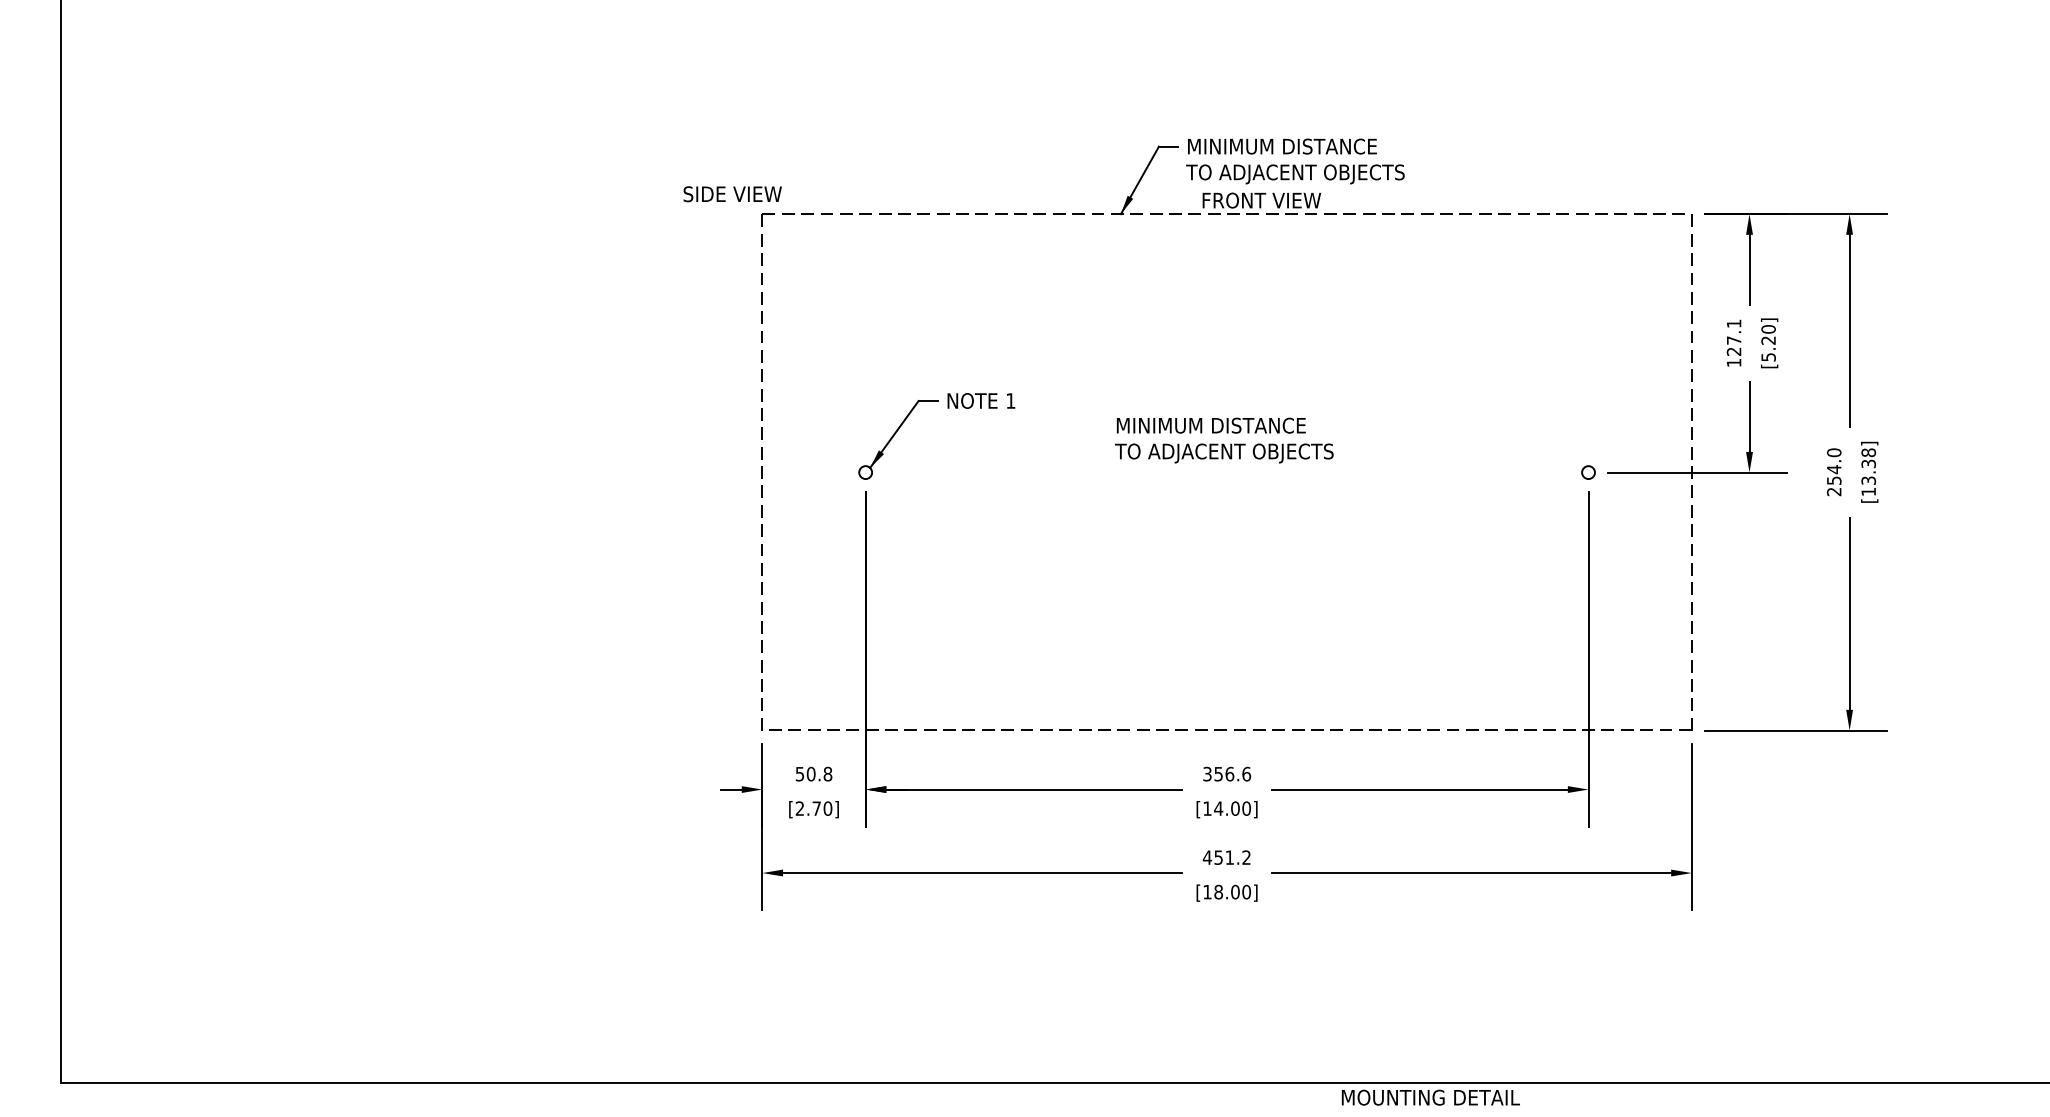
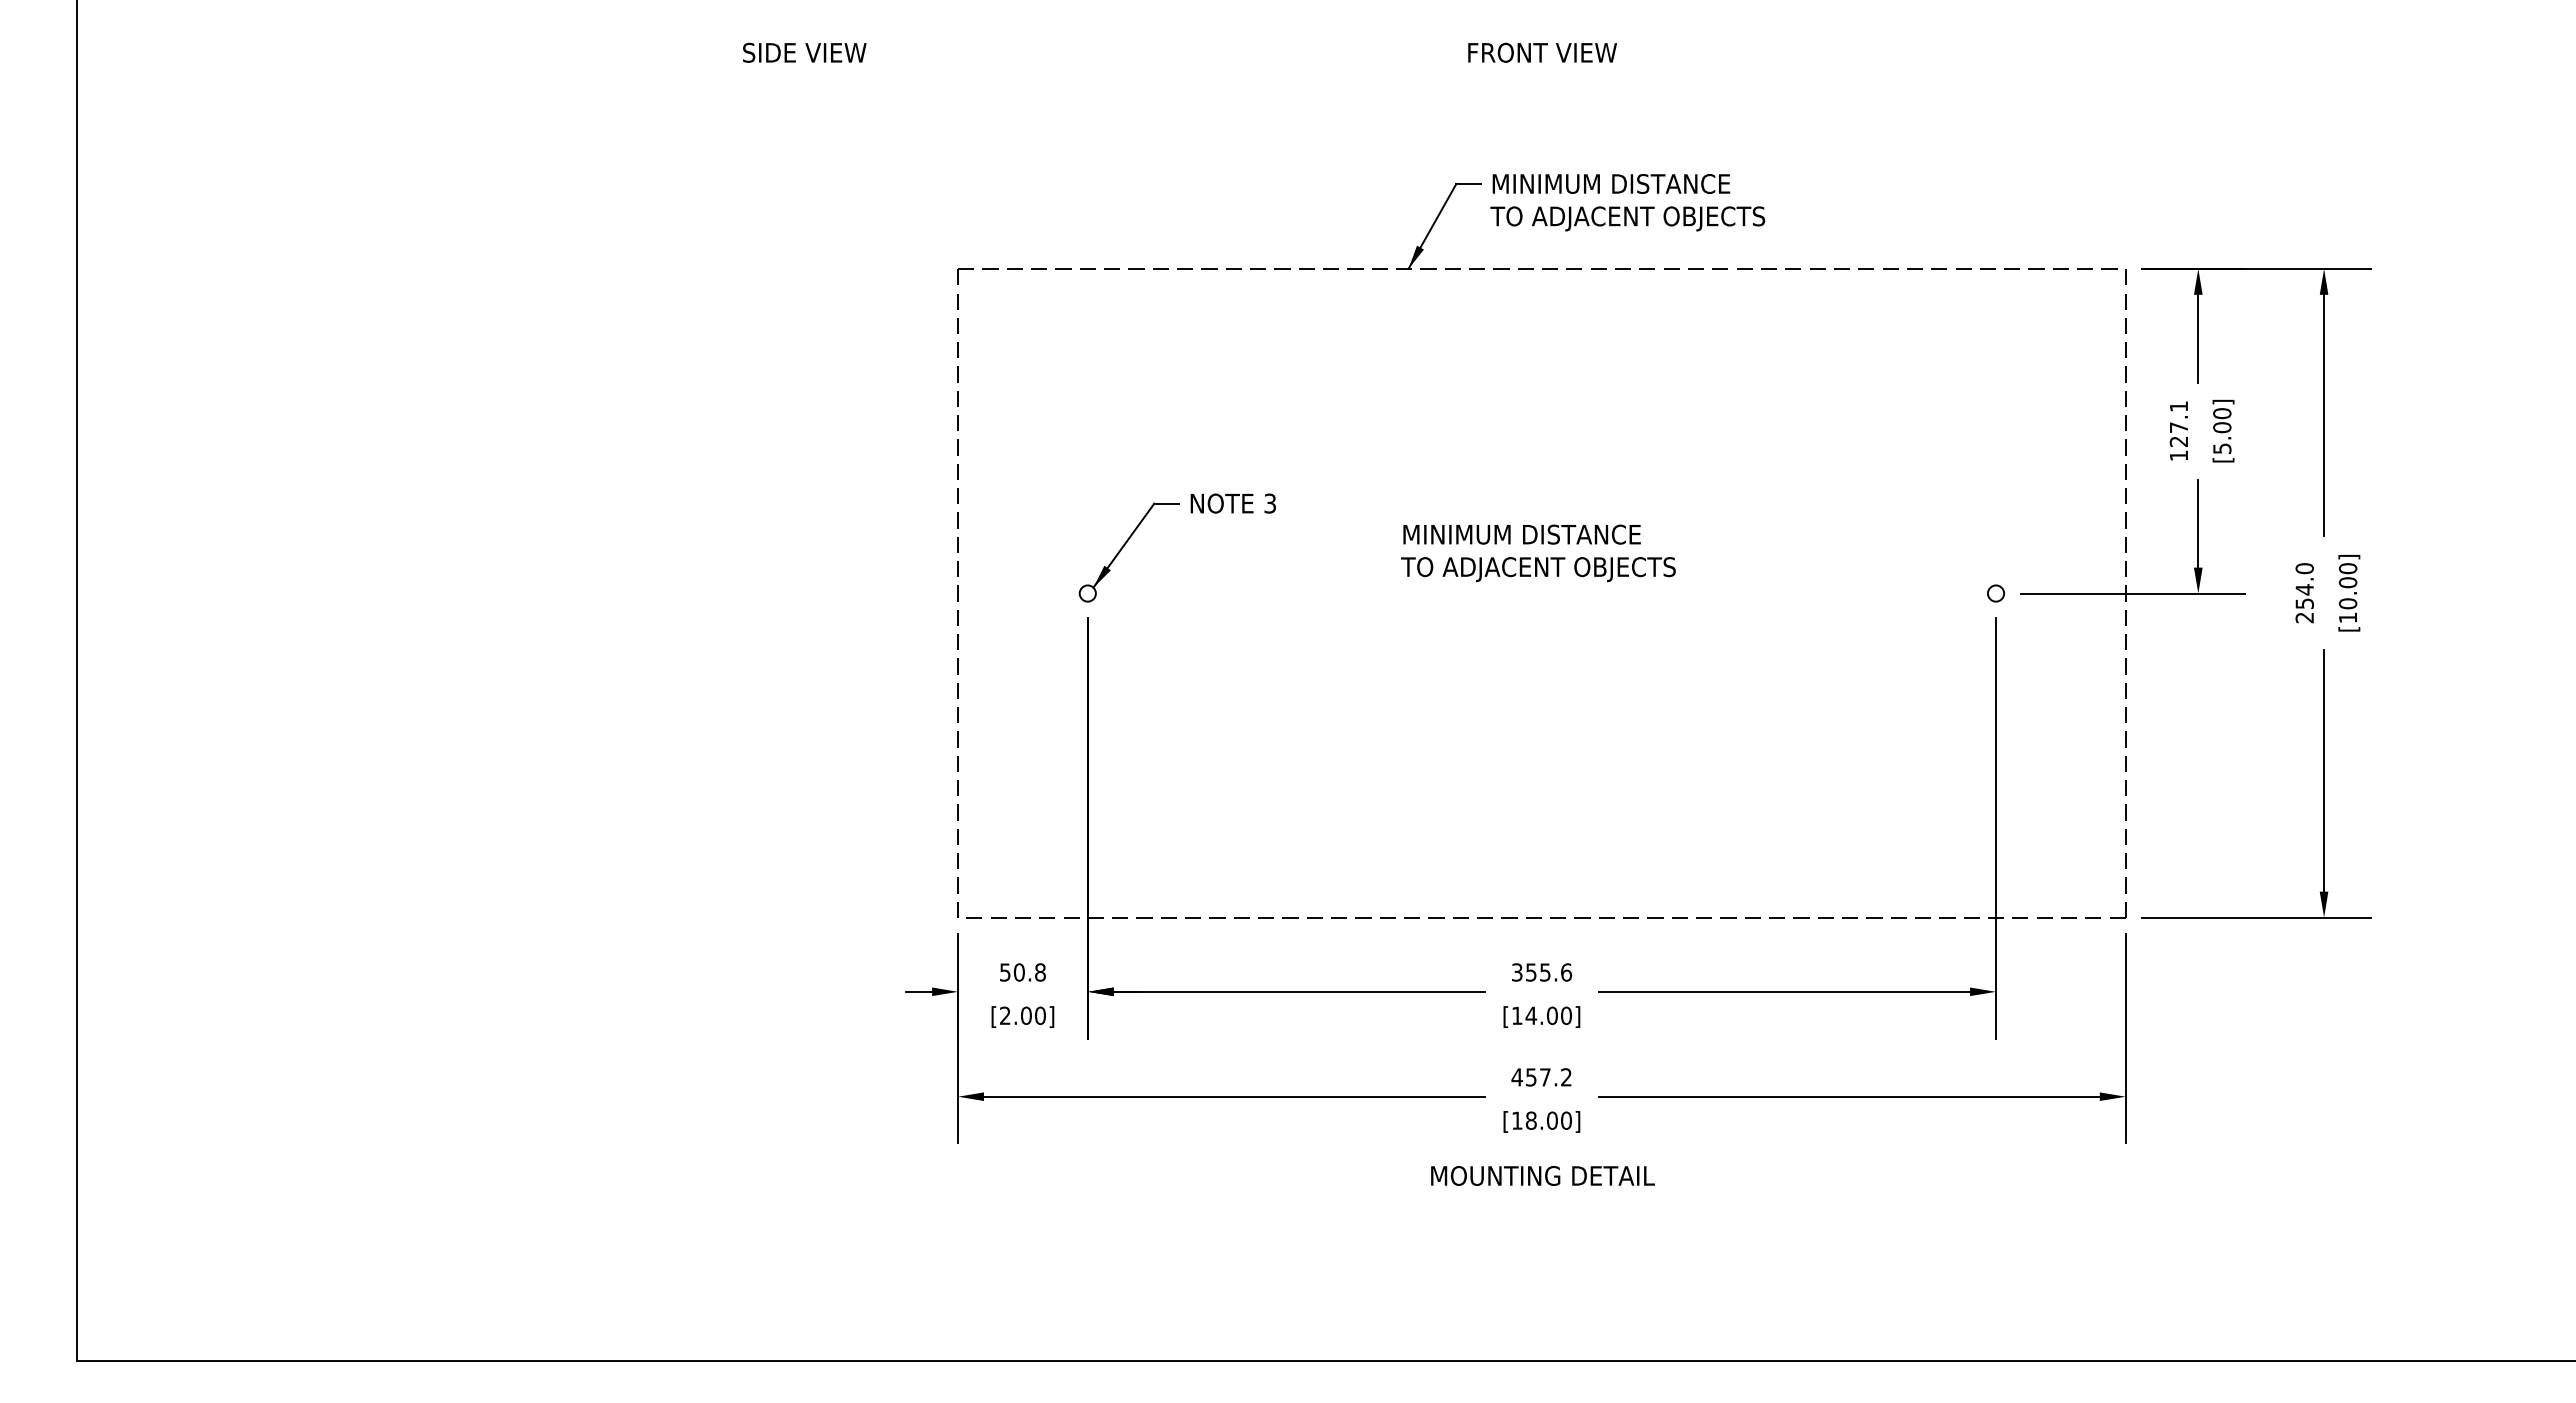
text: (732, 193) -> (804, 52), moved
text: (1261, 200) -> (1542, 52), moved
text: (1768, 340) -> (2222, 427), [5.20] -> [5.00]
text: (1010, 400) -> (1269, 503), 1 -> 3
text: (1869, 466) -> (2348, 586), [13.38] -> [10.00]
text: (1229, 774) -> (1545, 972), 356.6 -> 355.6
text: (816, 808) -> (1025, 1015), [2.70] -> [2.00]
text: (1229, 857) -> (1545, 1077), 451.2 -> 457.2
text: (1430, 1097) -> (1542, 1175), moved

